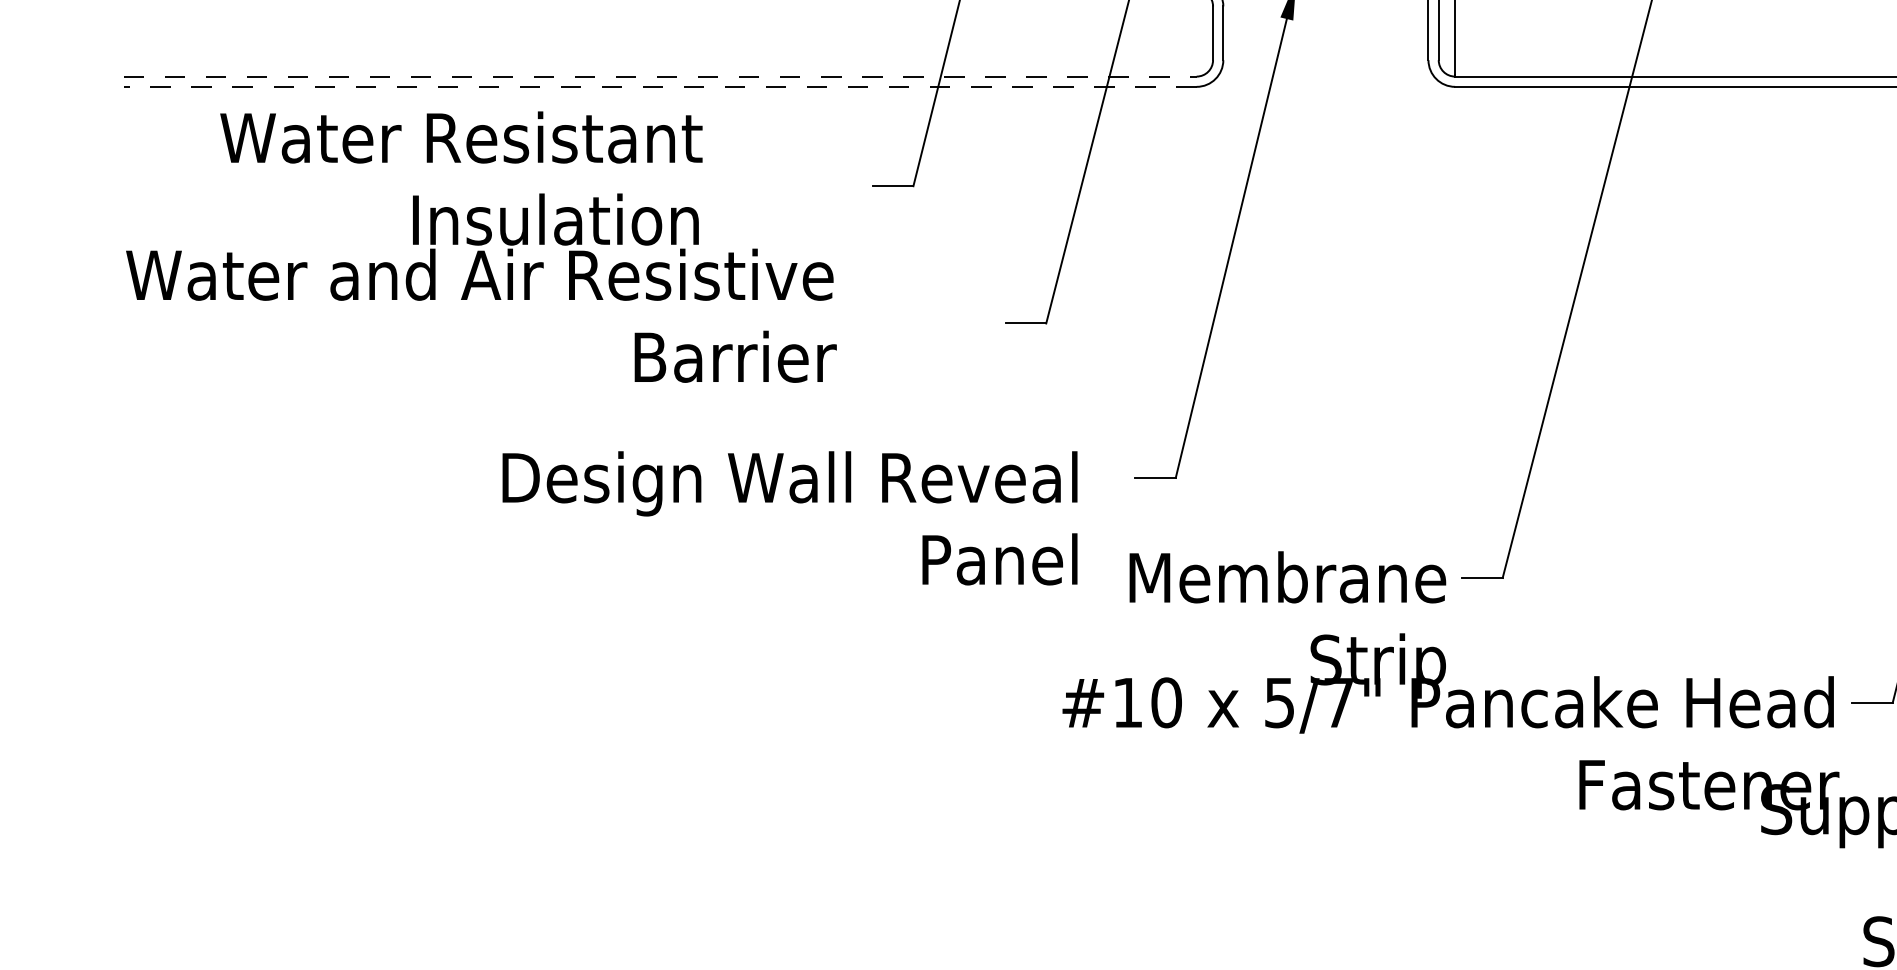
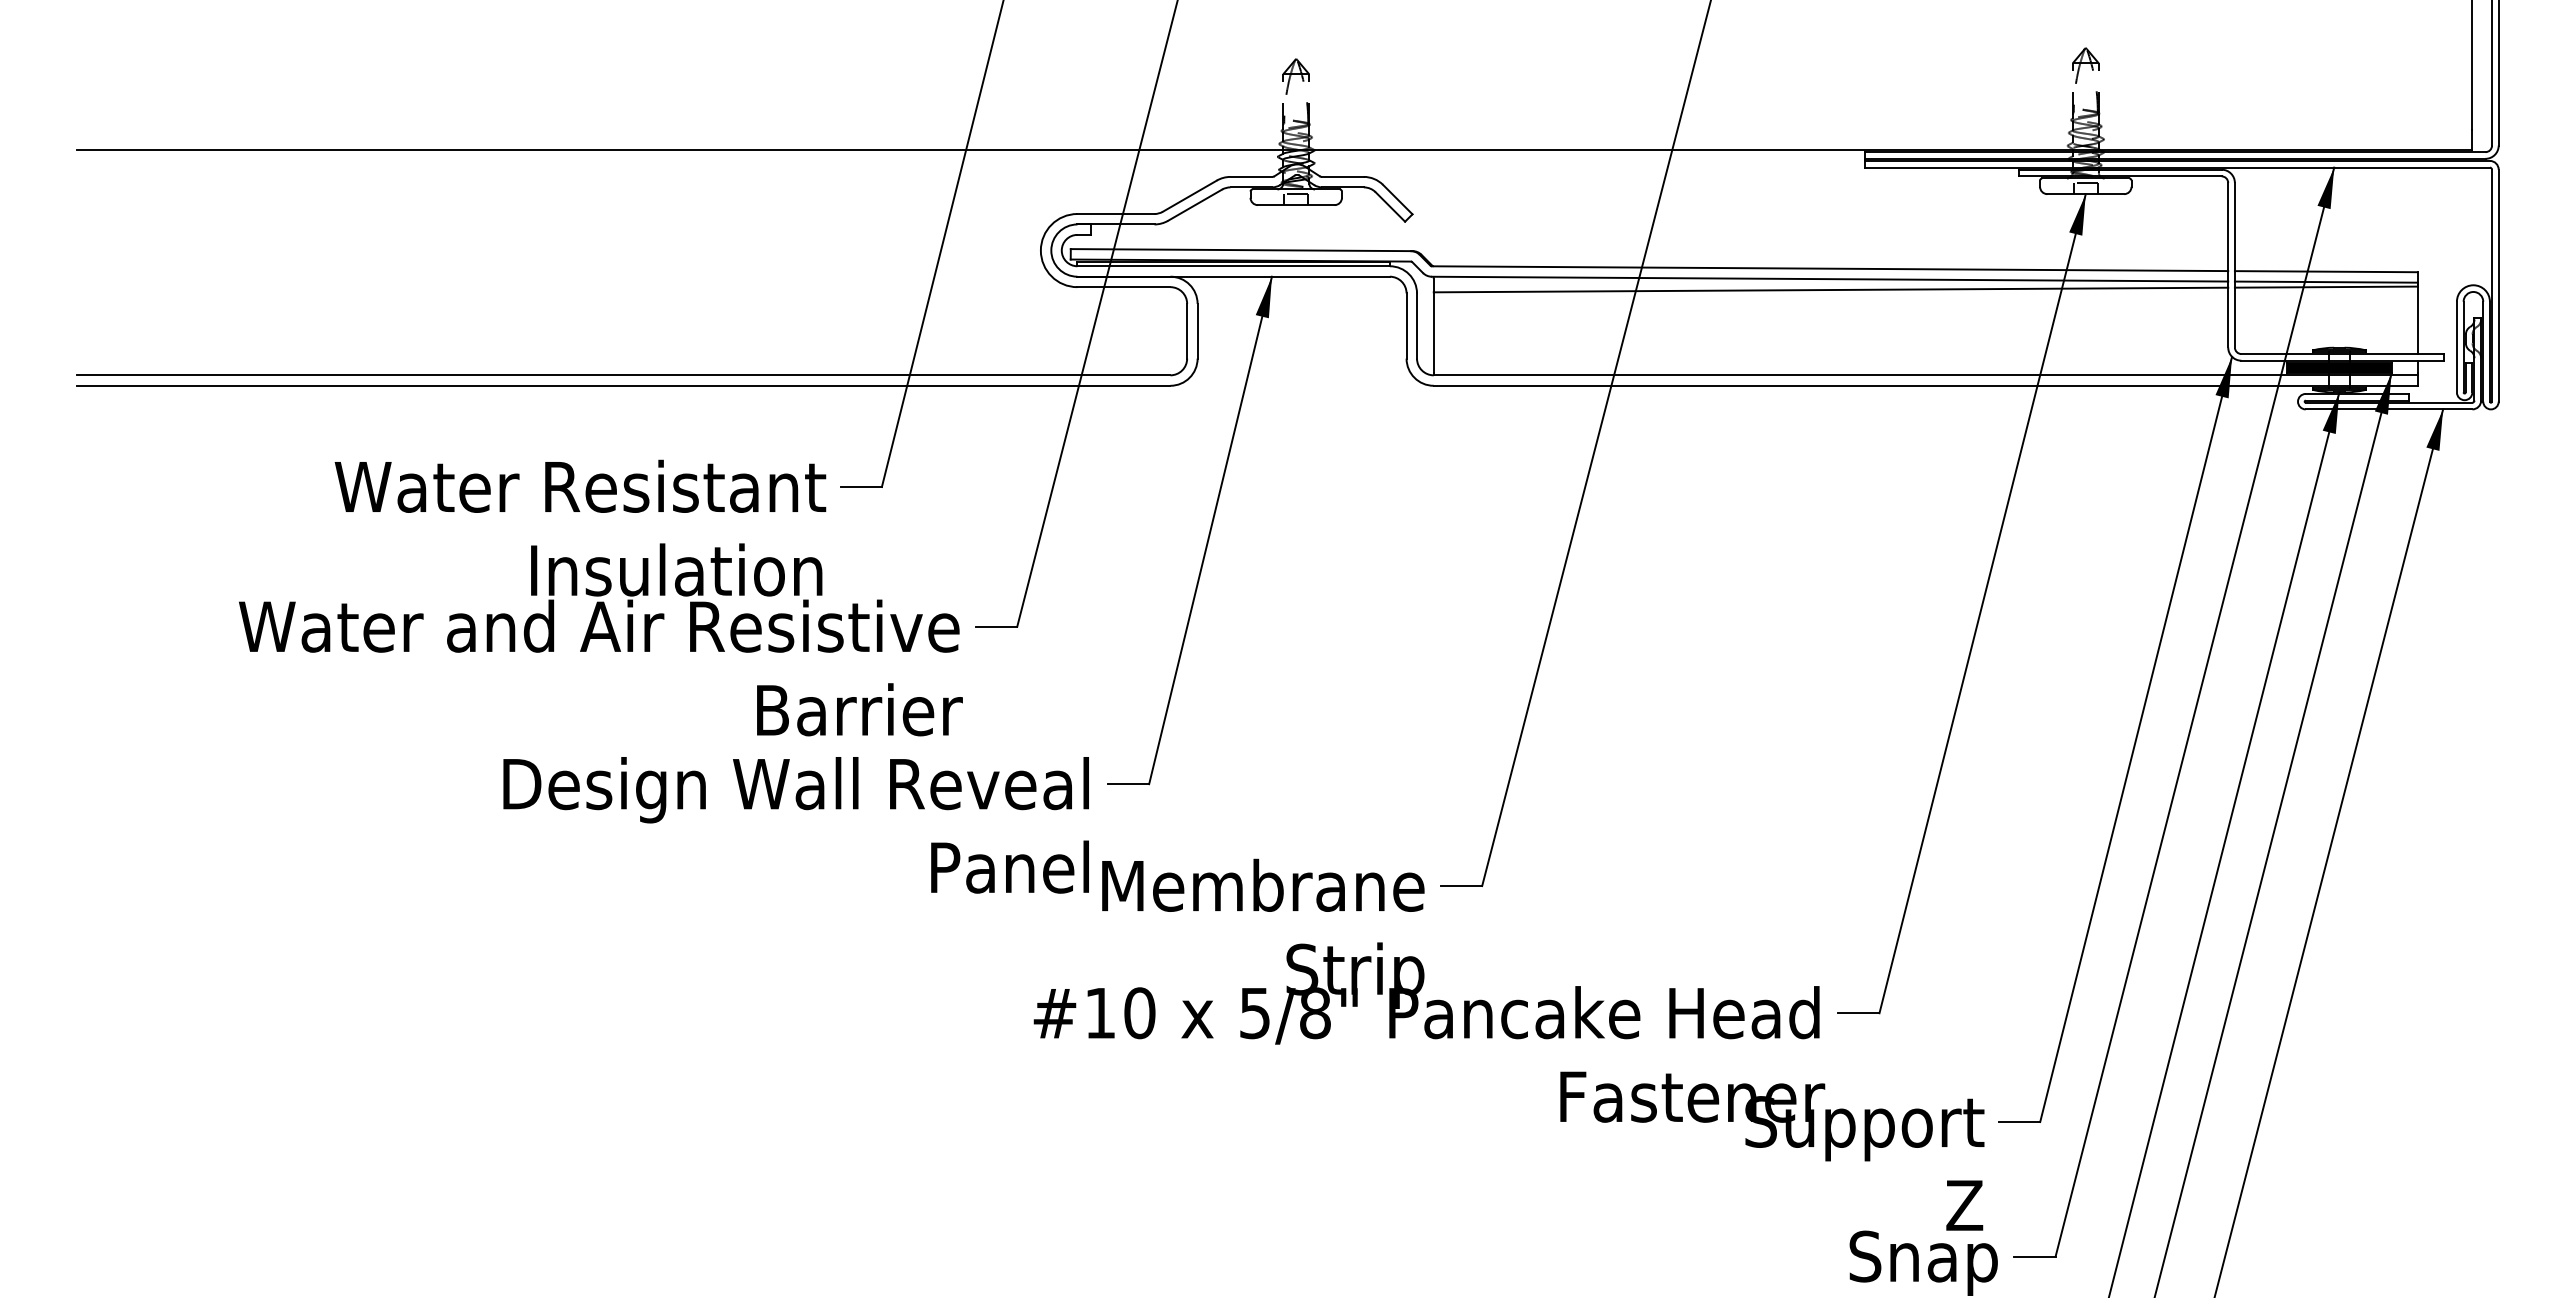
line: (659, 76) -> (623, 375), dashed -> solid
line: (659, 86) -> (623, 385), dashed -> solid
text: (481, 246) -> (600, 597), moved
text: (789, 518) -> (795, 825), moved
text: (1339, 703) -> (1315, 1013), 5/7" -> 5/8"

